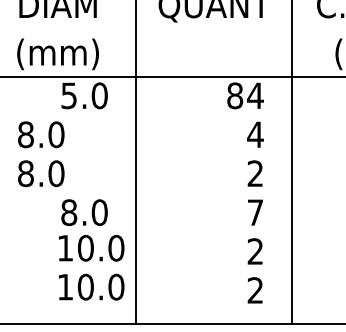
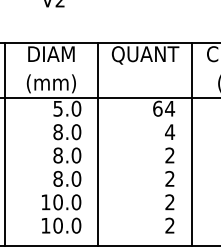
text: (234, 95) -> (157, 108), 84 -> 64
text: (41, 153) -> (67, 143), moved
text: (254, 211) -> (169, 178), 7 -> 2
text: (91, 266) -> (61, 213), moved

